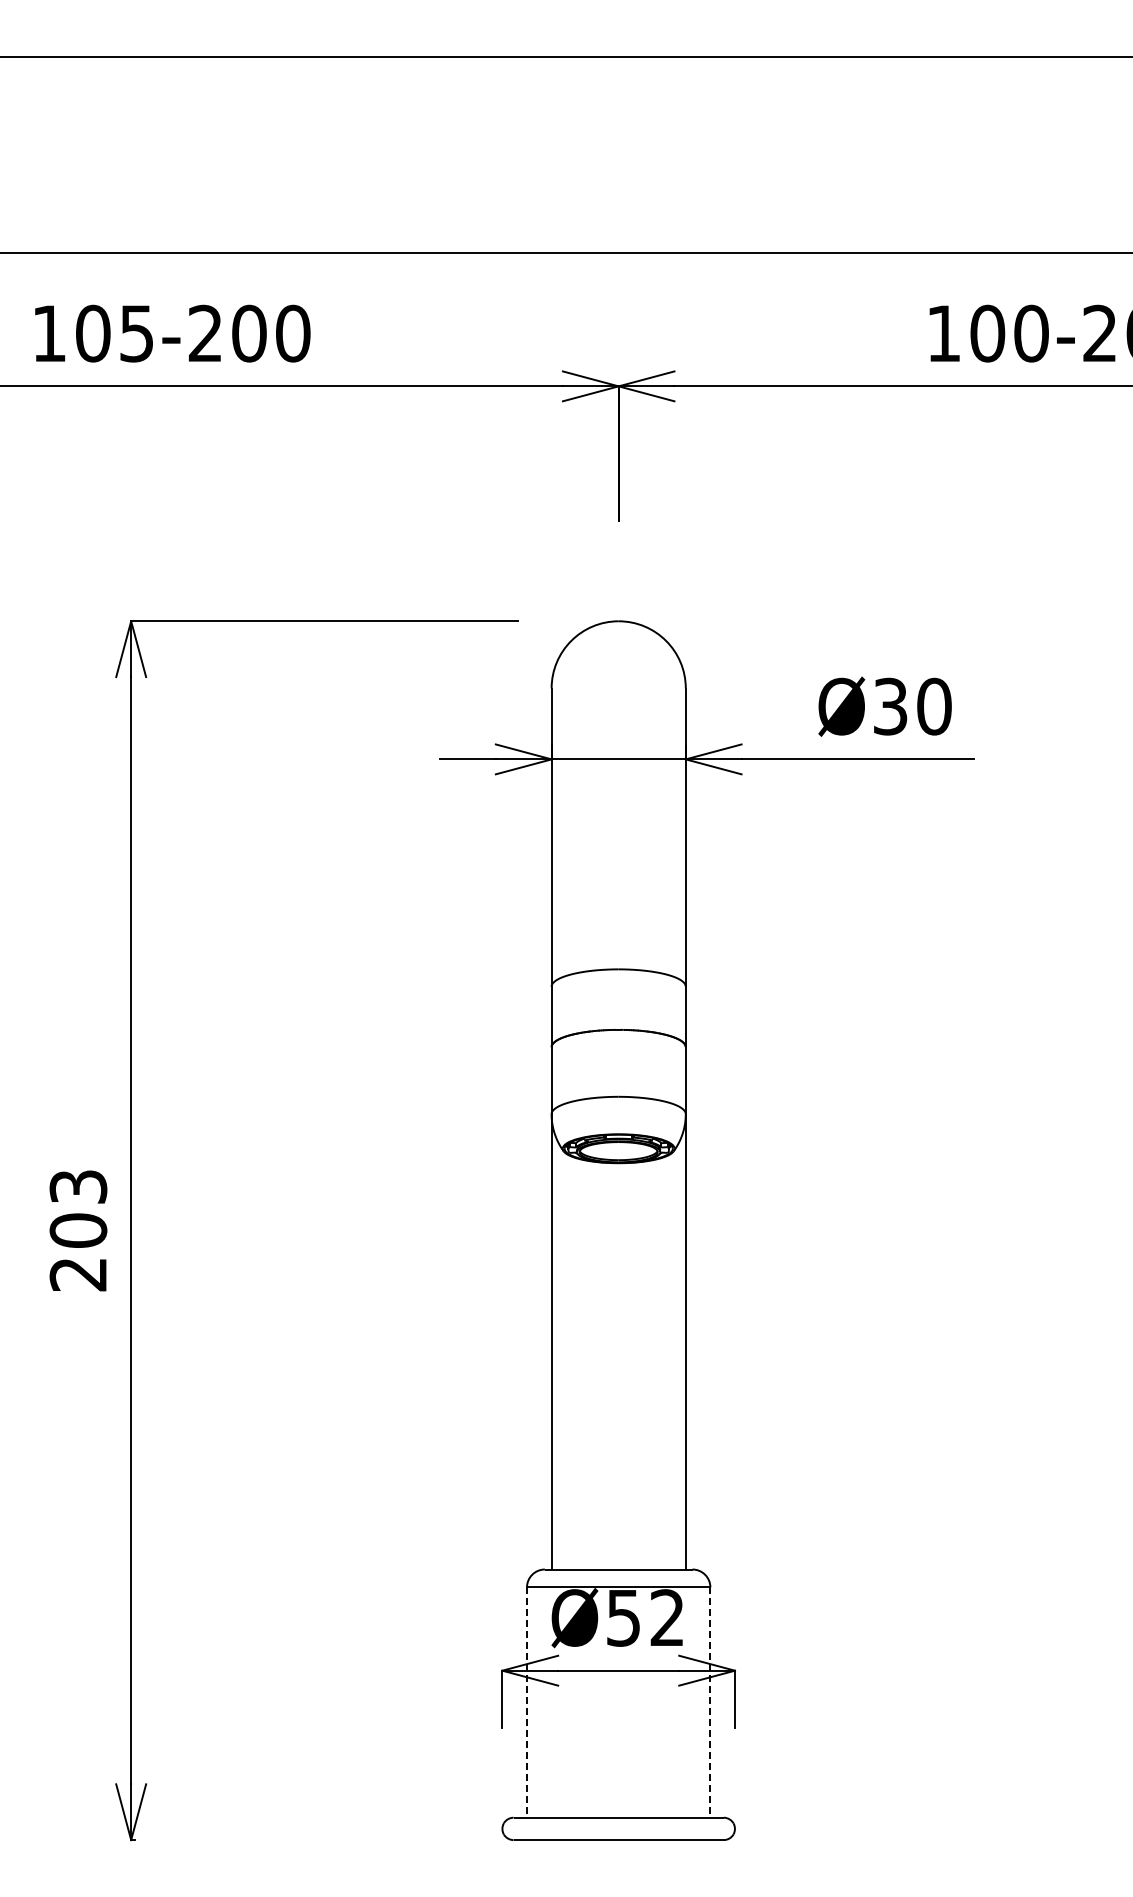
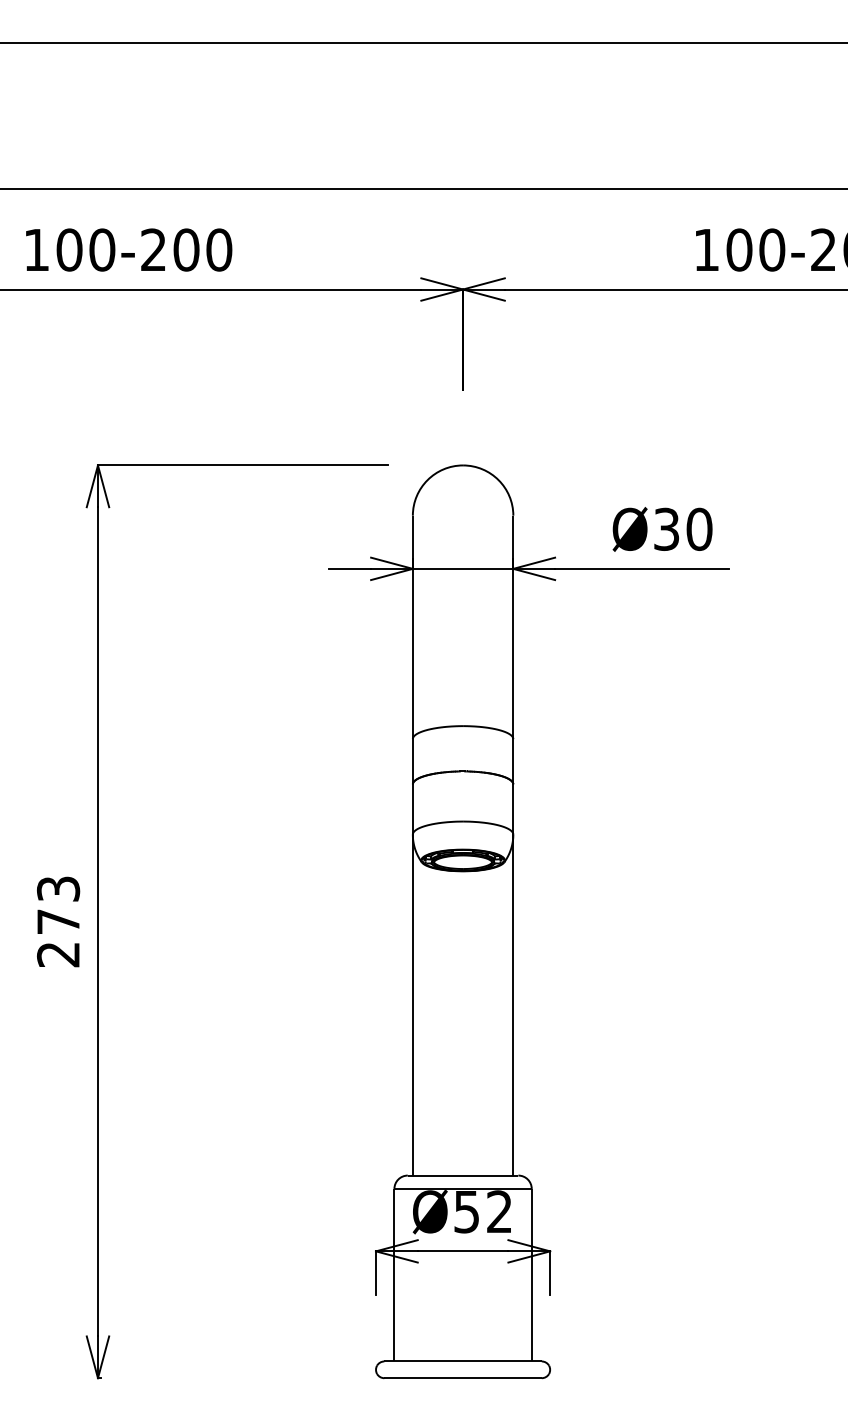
text: (136, 333) -> (101, 249), 105-200 -> 100-200
text: (78, 1230) -> (58, 921), 203 -> 273
line: (527, 1703) -> (394, 1275), dashed -> solid
line: (710, 1703) -> (531, 1275), dashed -> solid

